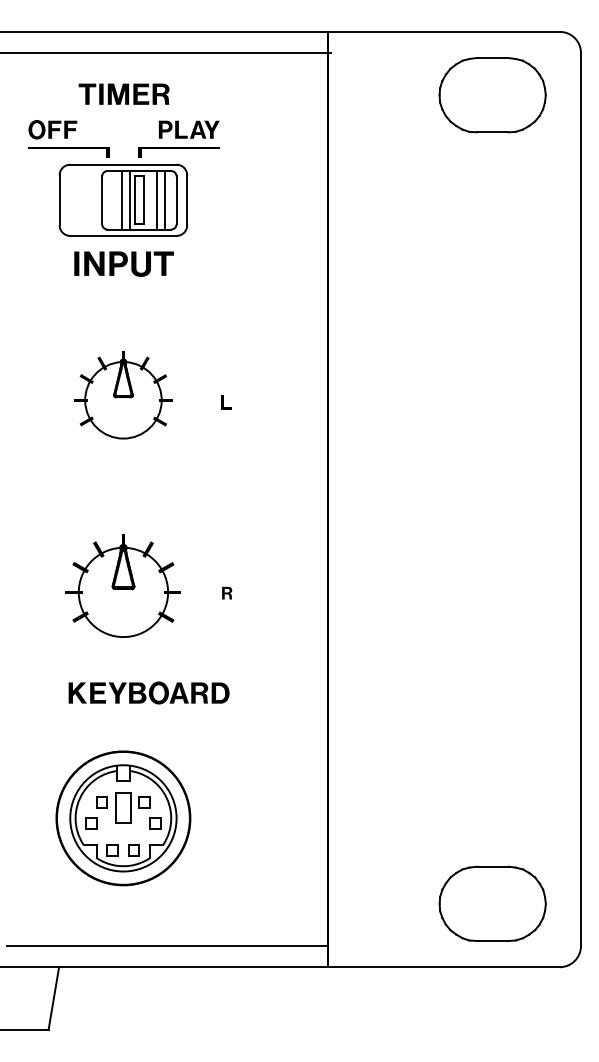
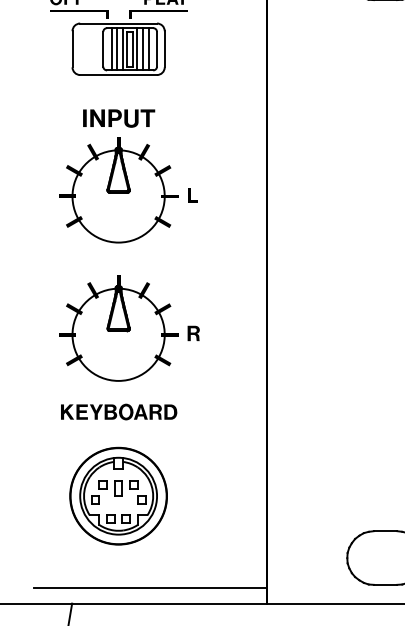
line: (113, 200) -> (111, 49), added
line: (148, 200) -> (136, 49), added
part: (123, 263) -> (118, 118), moved
part: (123, 394) -> (118, 189), size x1.67
part: (226, 402) -> (193, 195), size x1.43
part: (123, 585) -> (118, 327), size x1.43
part: (226, 592) -> (193, 332), size x1.67
part: (148, 692) -> (118, 411), moved
part: (123, 807) -> (118, 488), size x0.71

